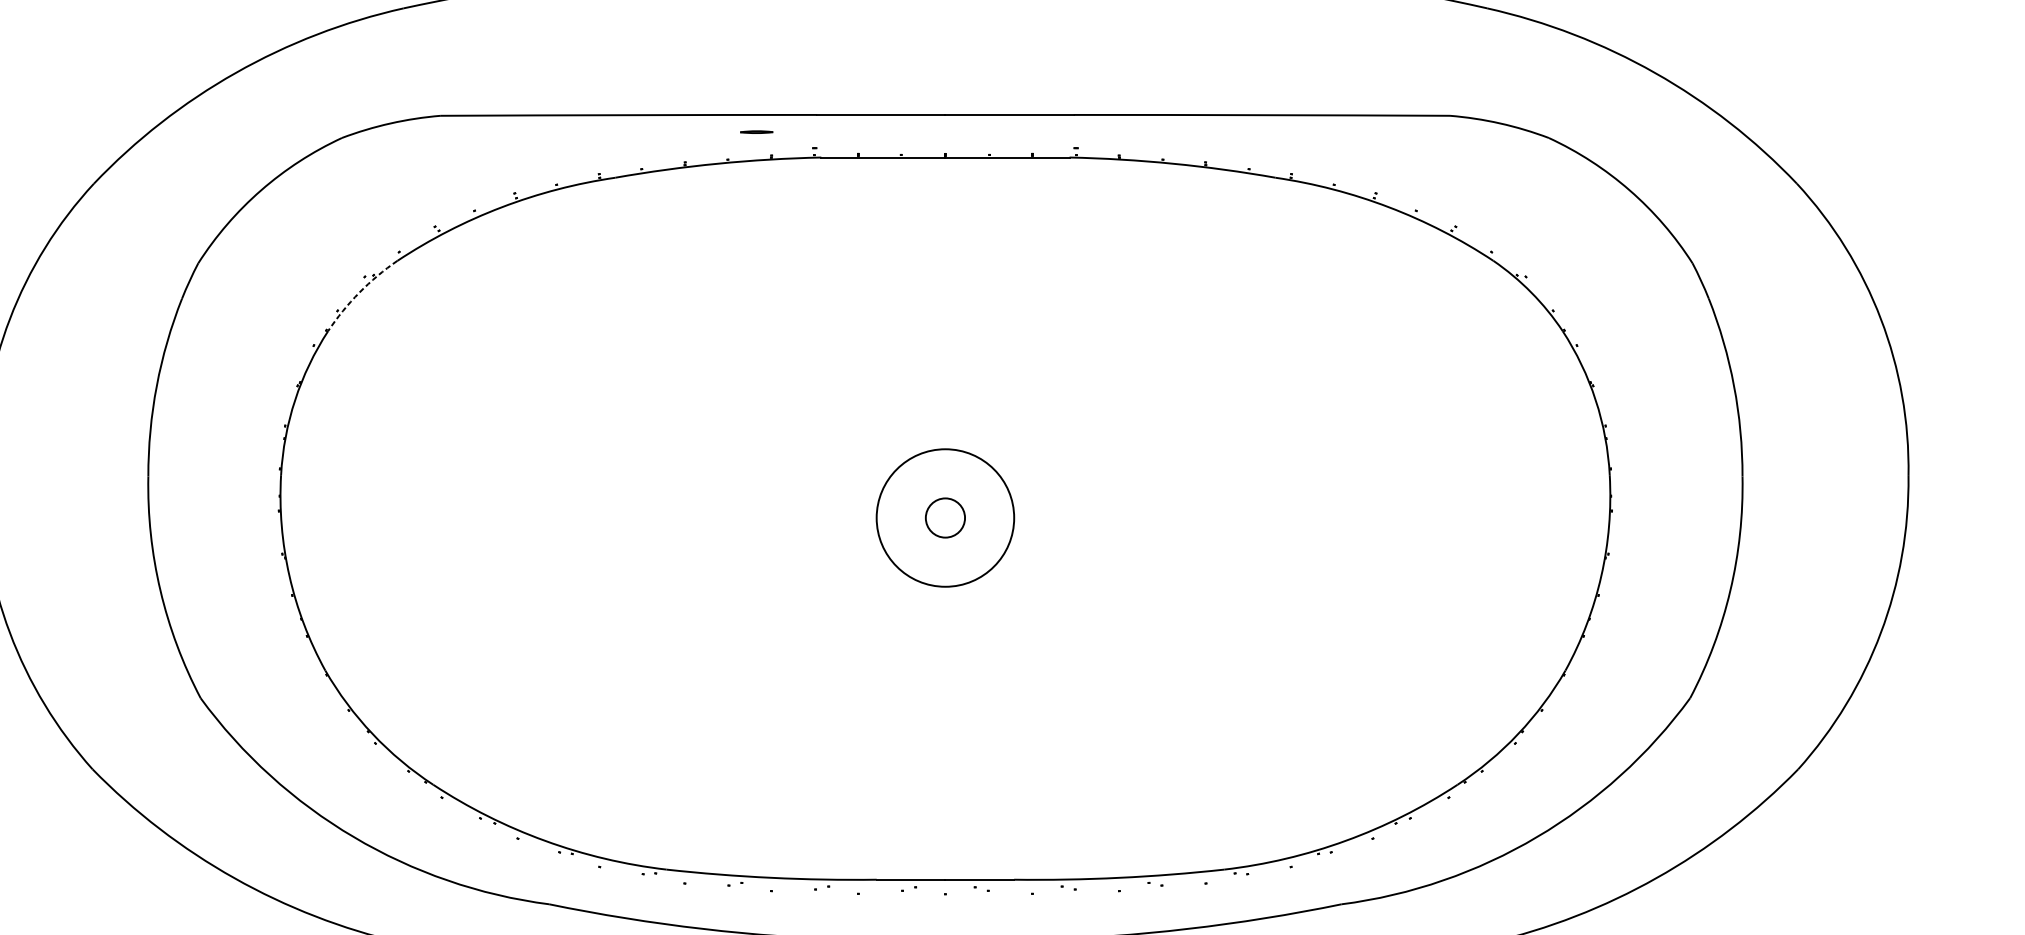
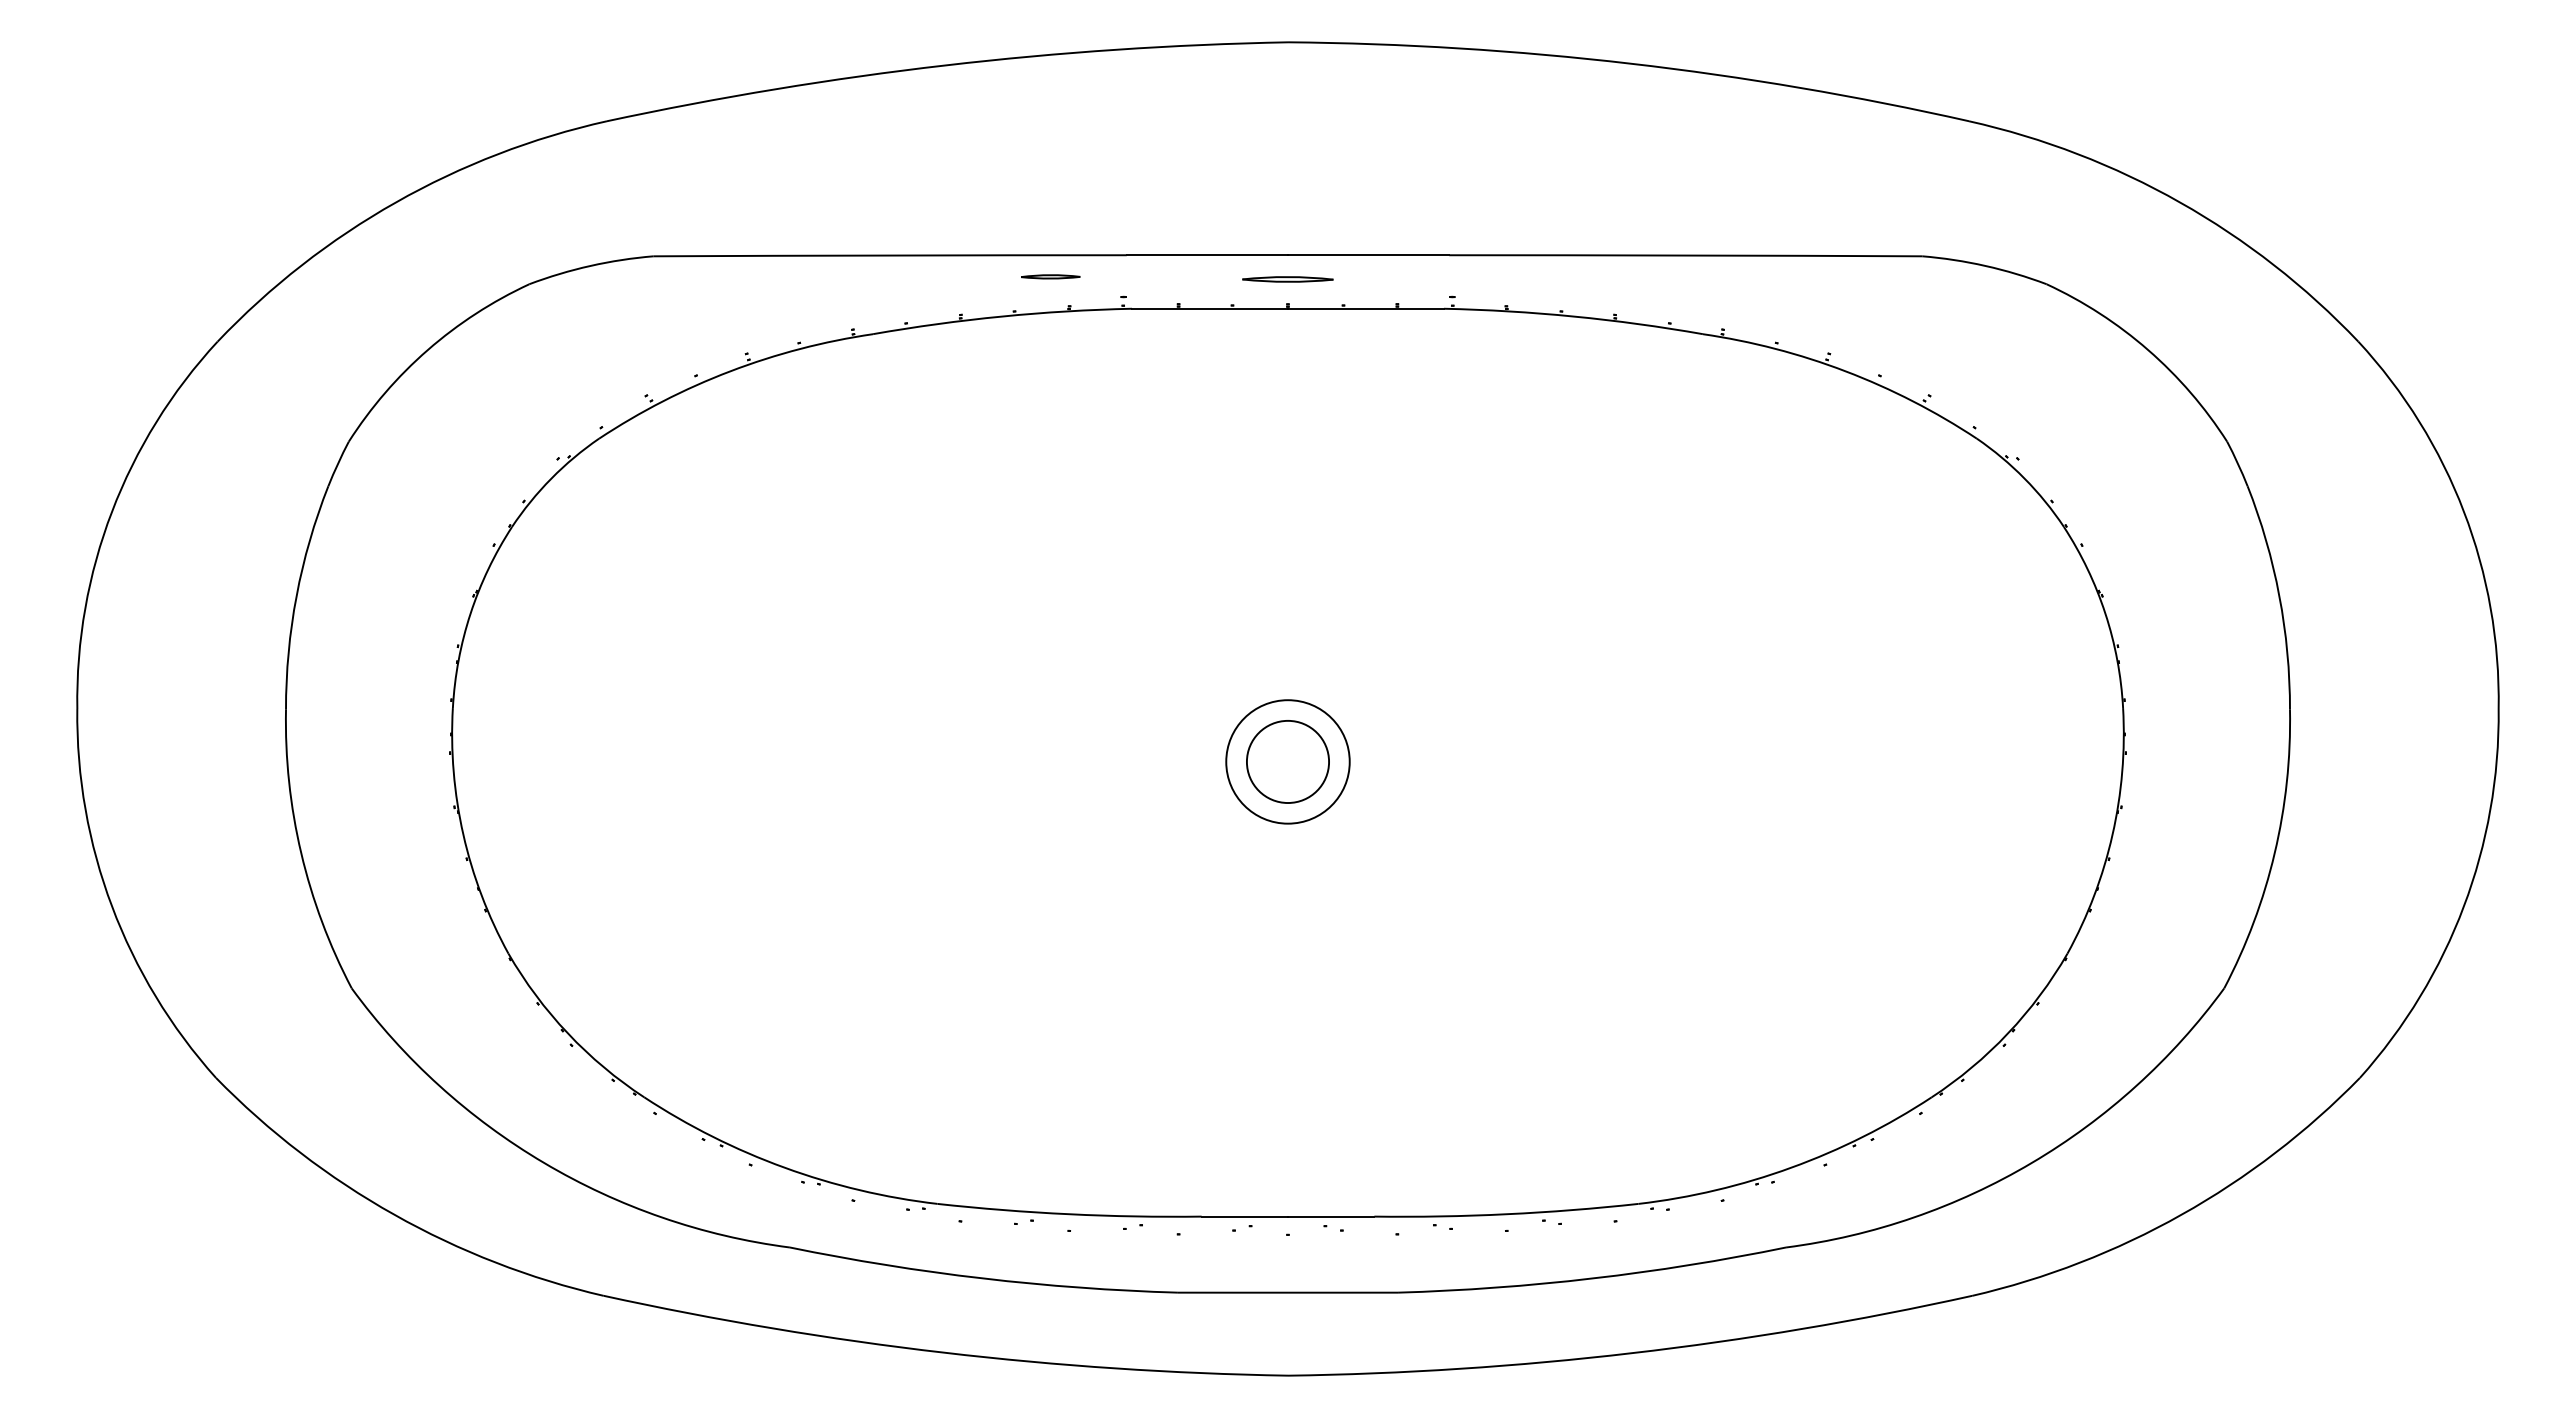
part: (756, 131) -> (1050, 276), size x1.43
part: (945, 134) -> (1287, 279), added
arc: (359, 292) -> (551, 478), dashed -> solid
circle: (945, 517) -> (1287, 761), size x0.71
circle: (945, 517) -> (1287, 761), size x1.67

